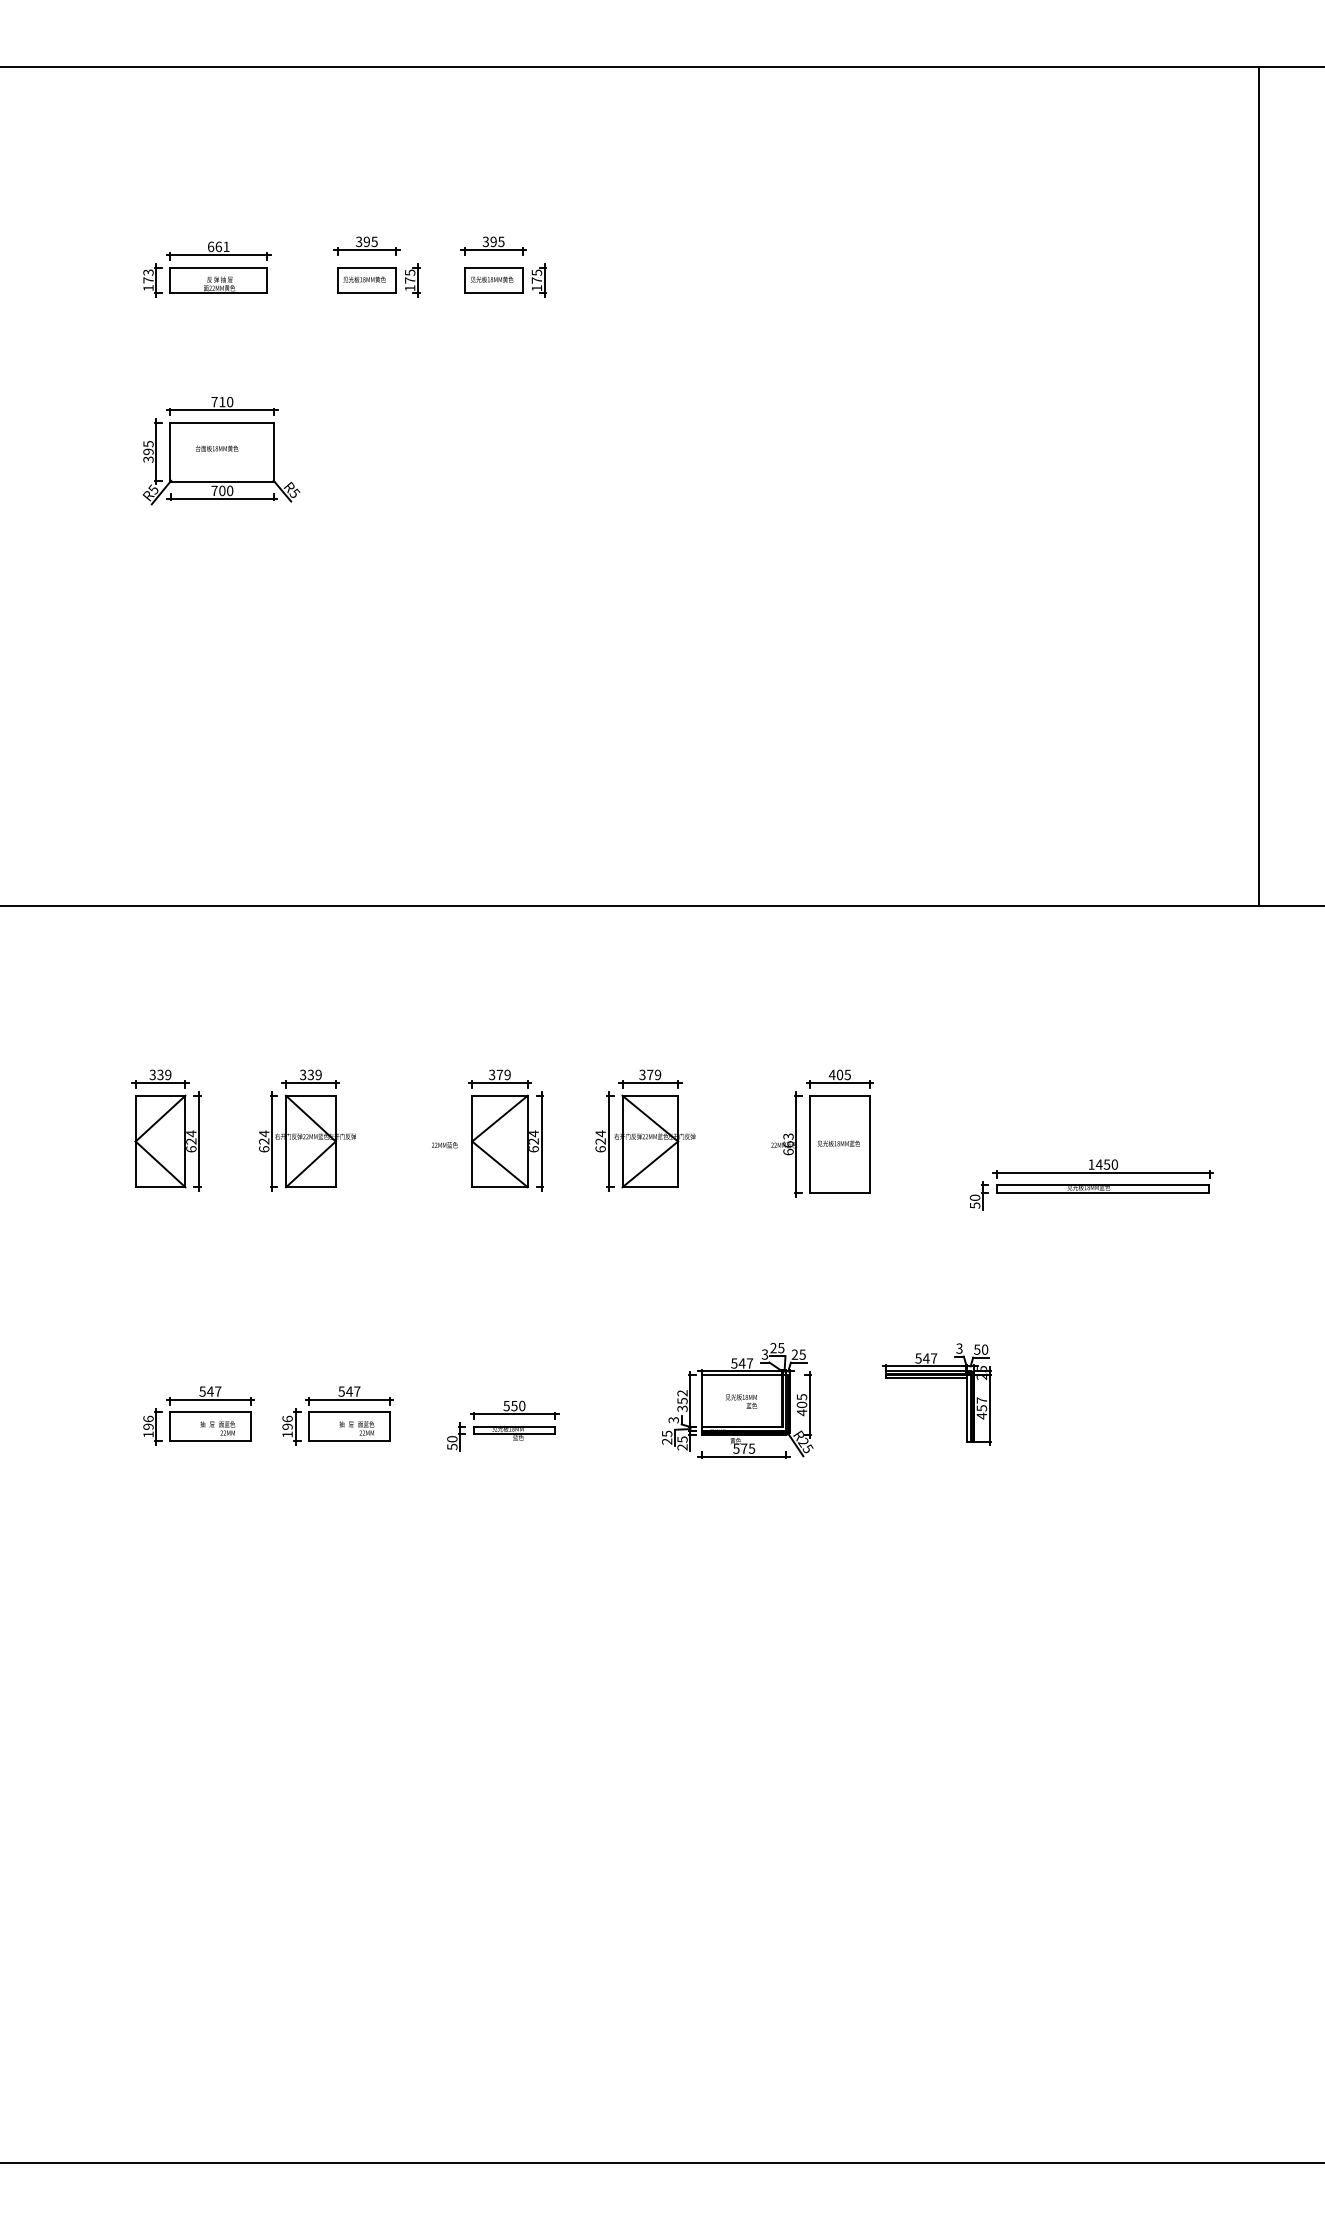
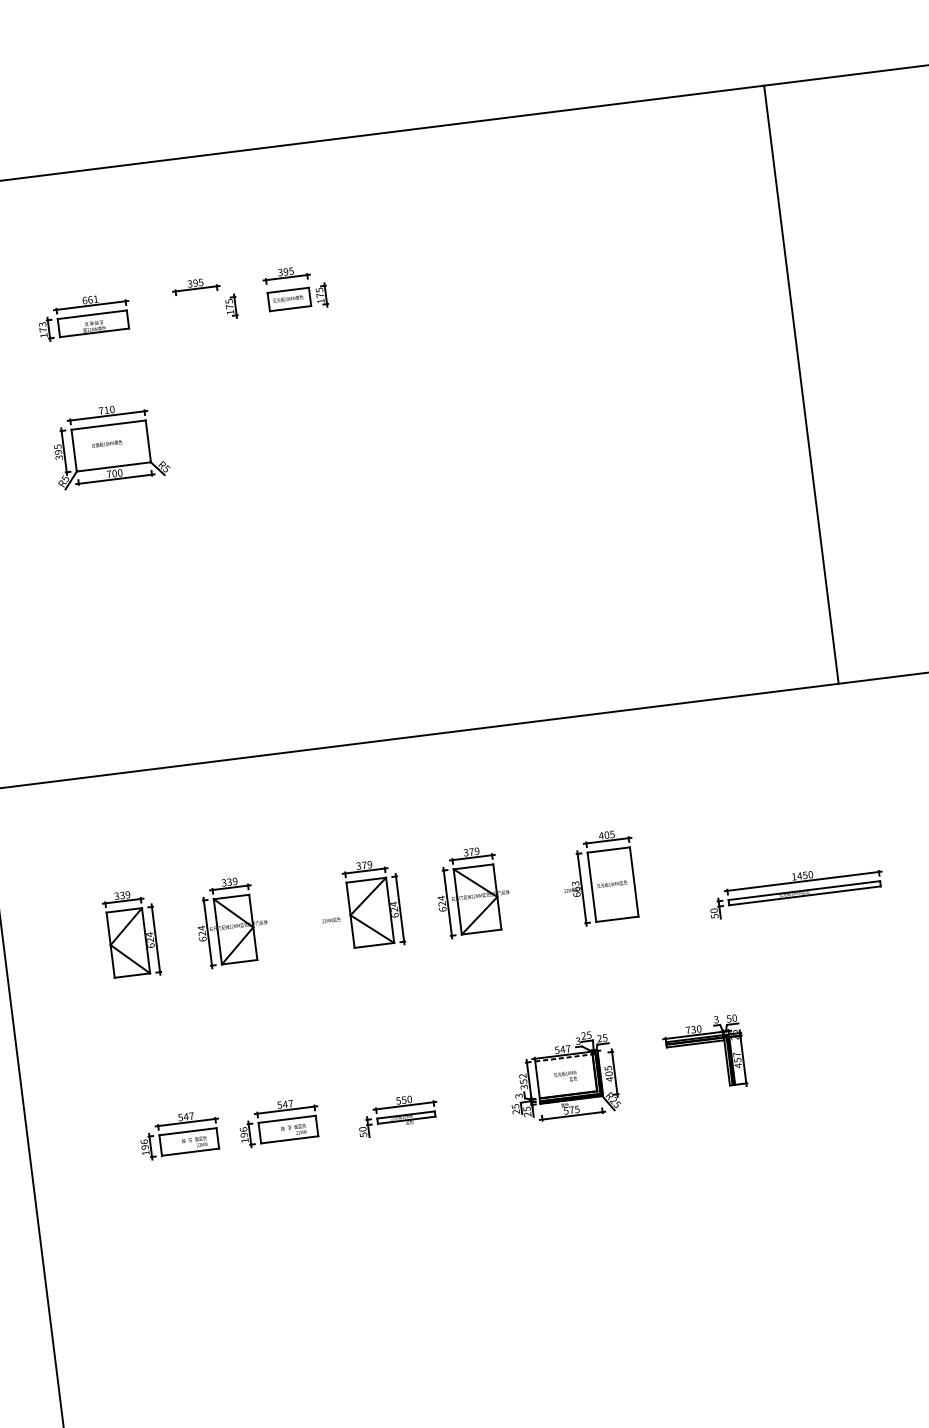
part: (366, 280) -> (198, 310), removed
line: (1259, 485) -> (801, 384), moved
text: (926, 1358) -> (693, 1029), 547 -> 730
line: (746, 1375) -> (566, 1057), solid -> dashed

